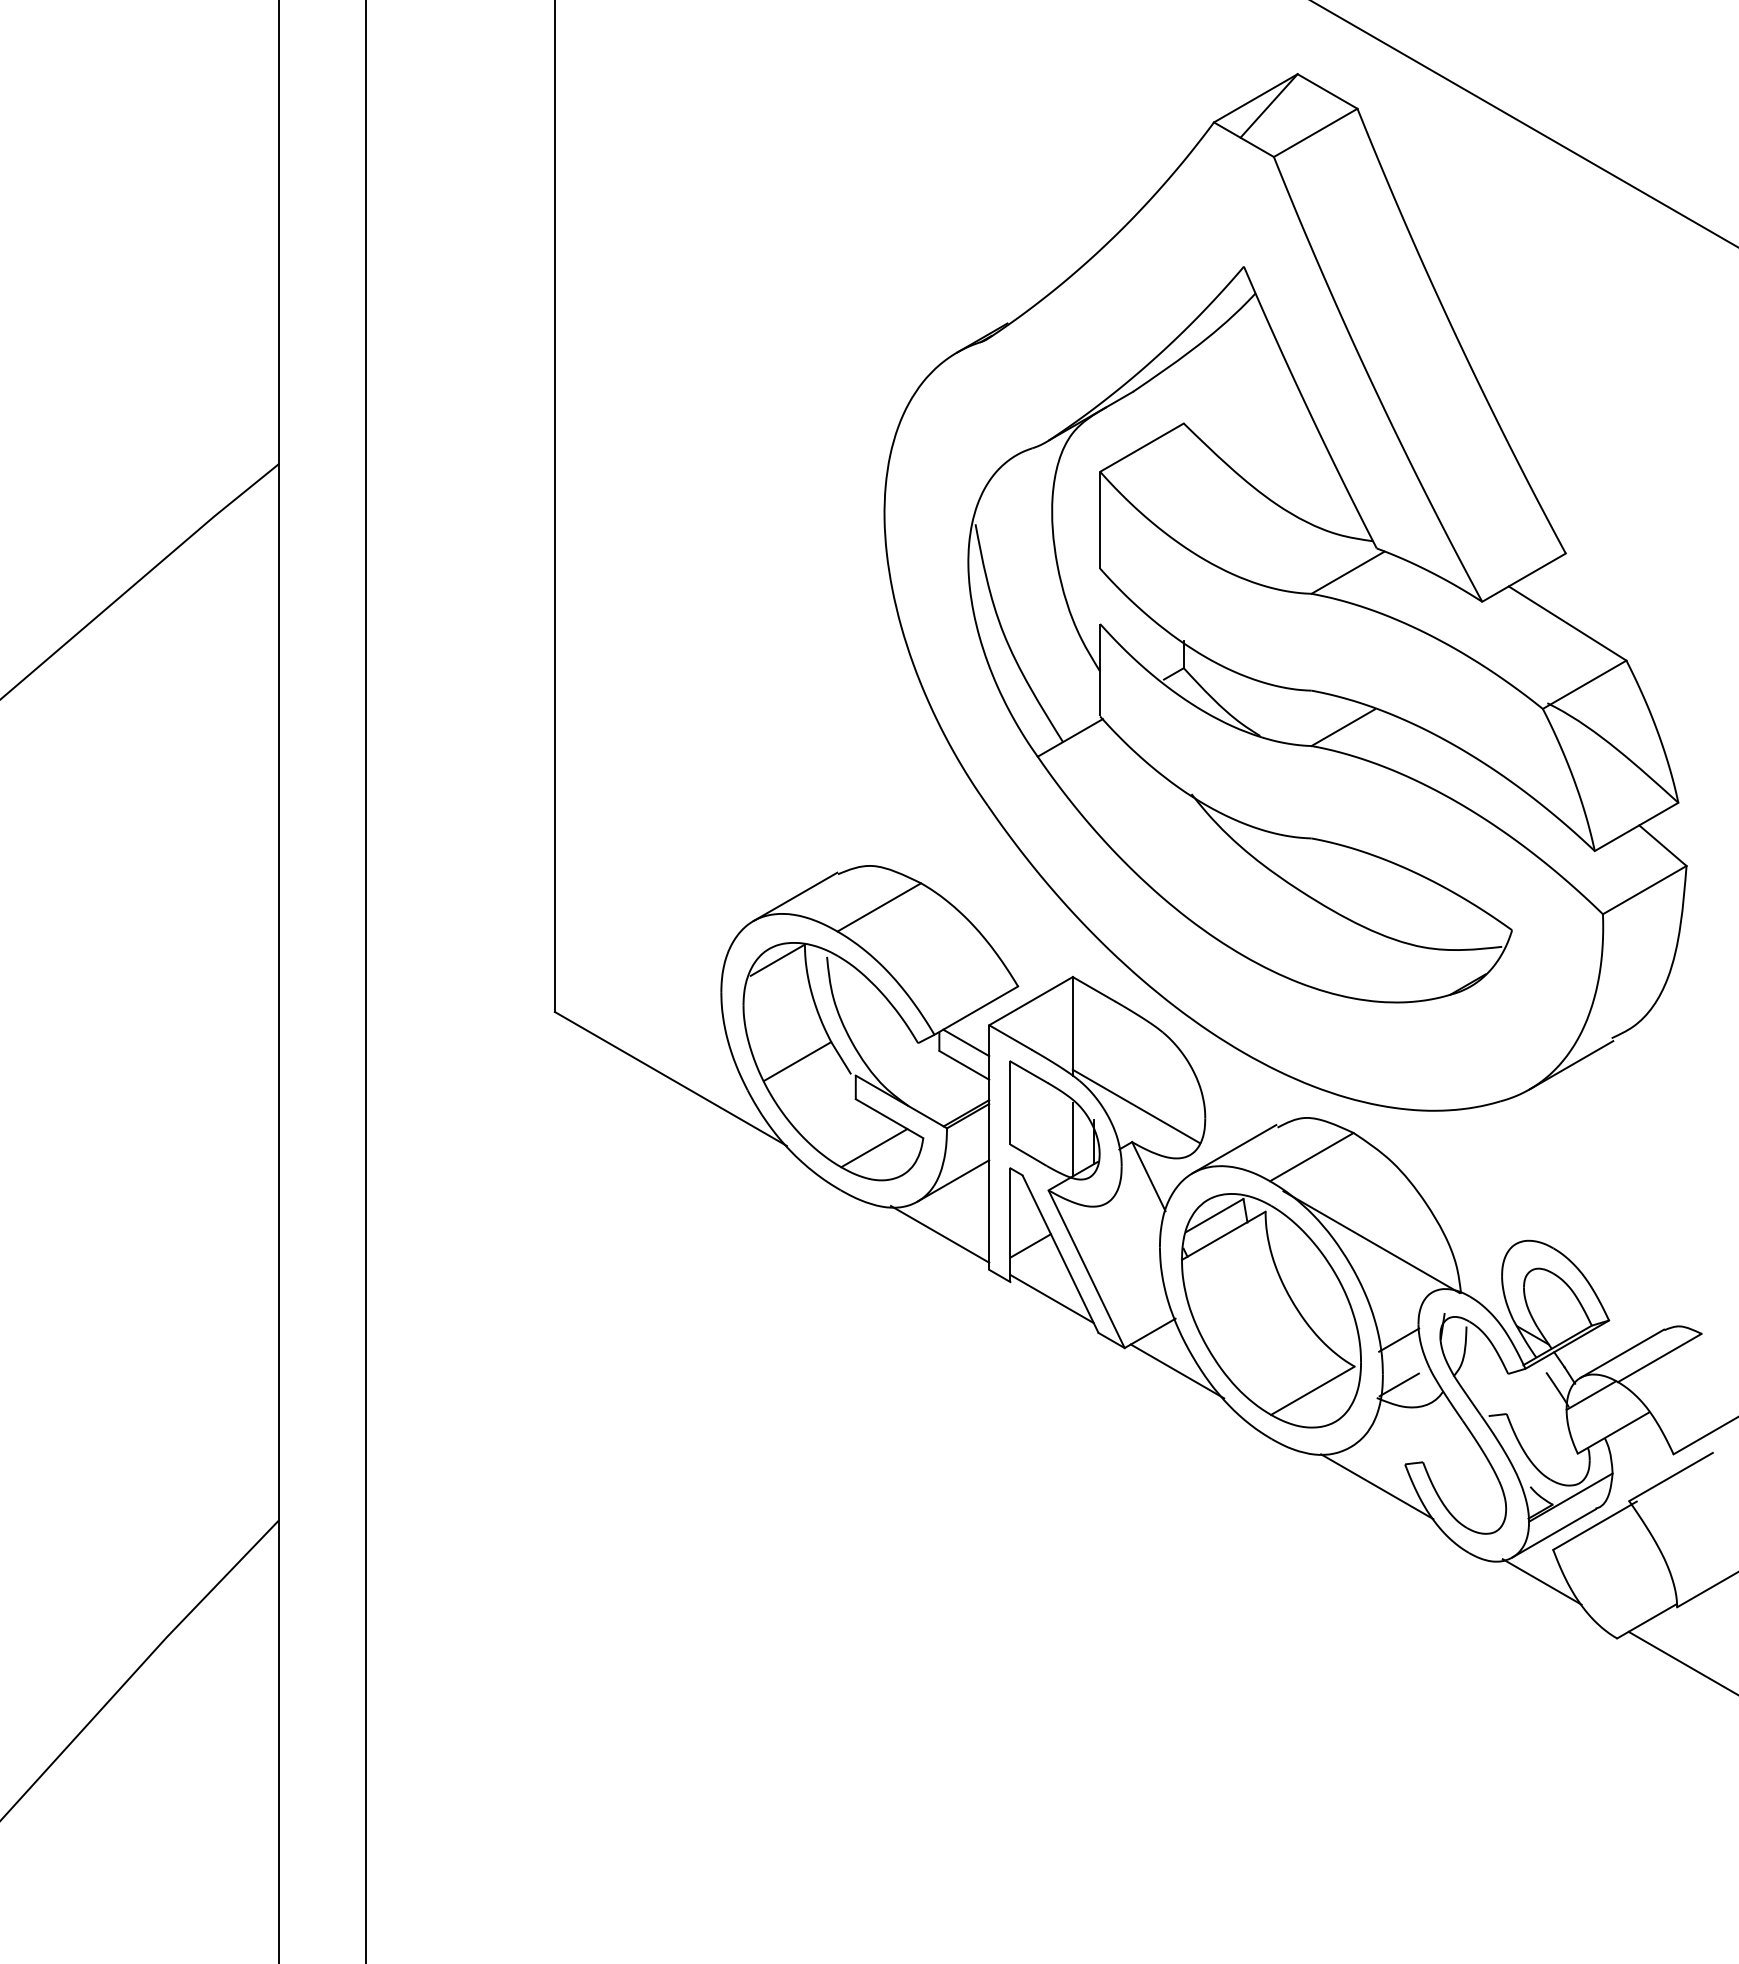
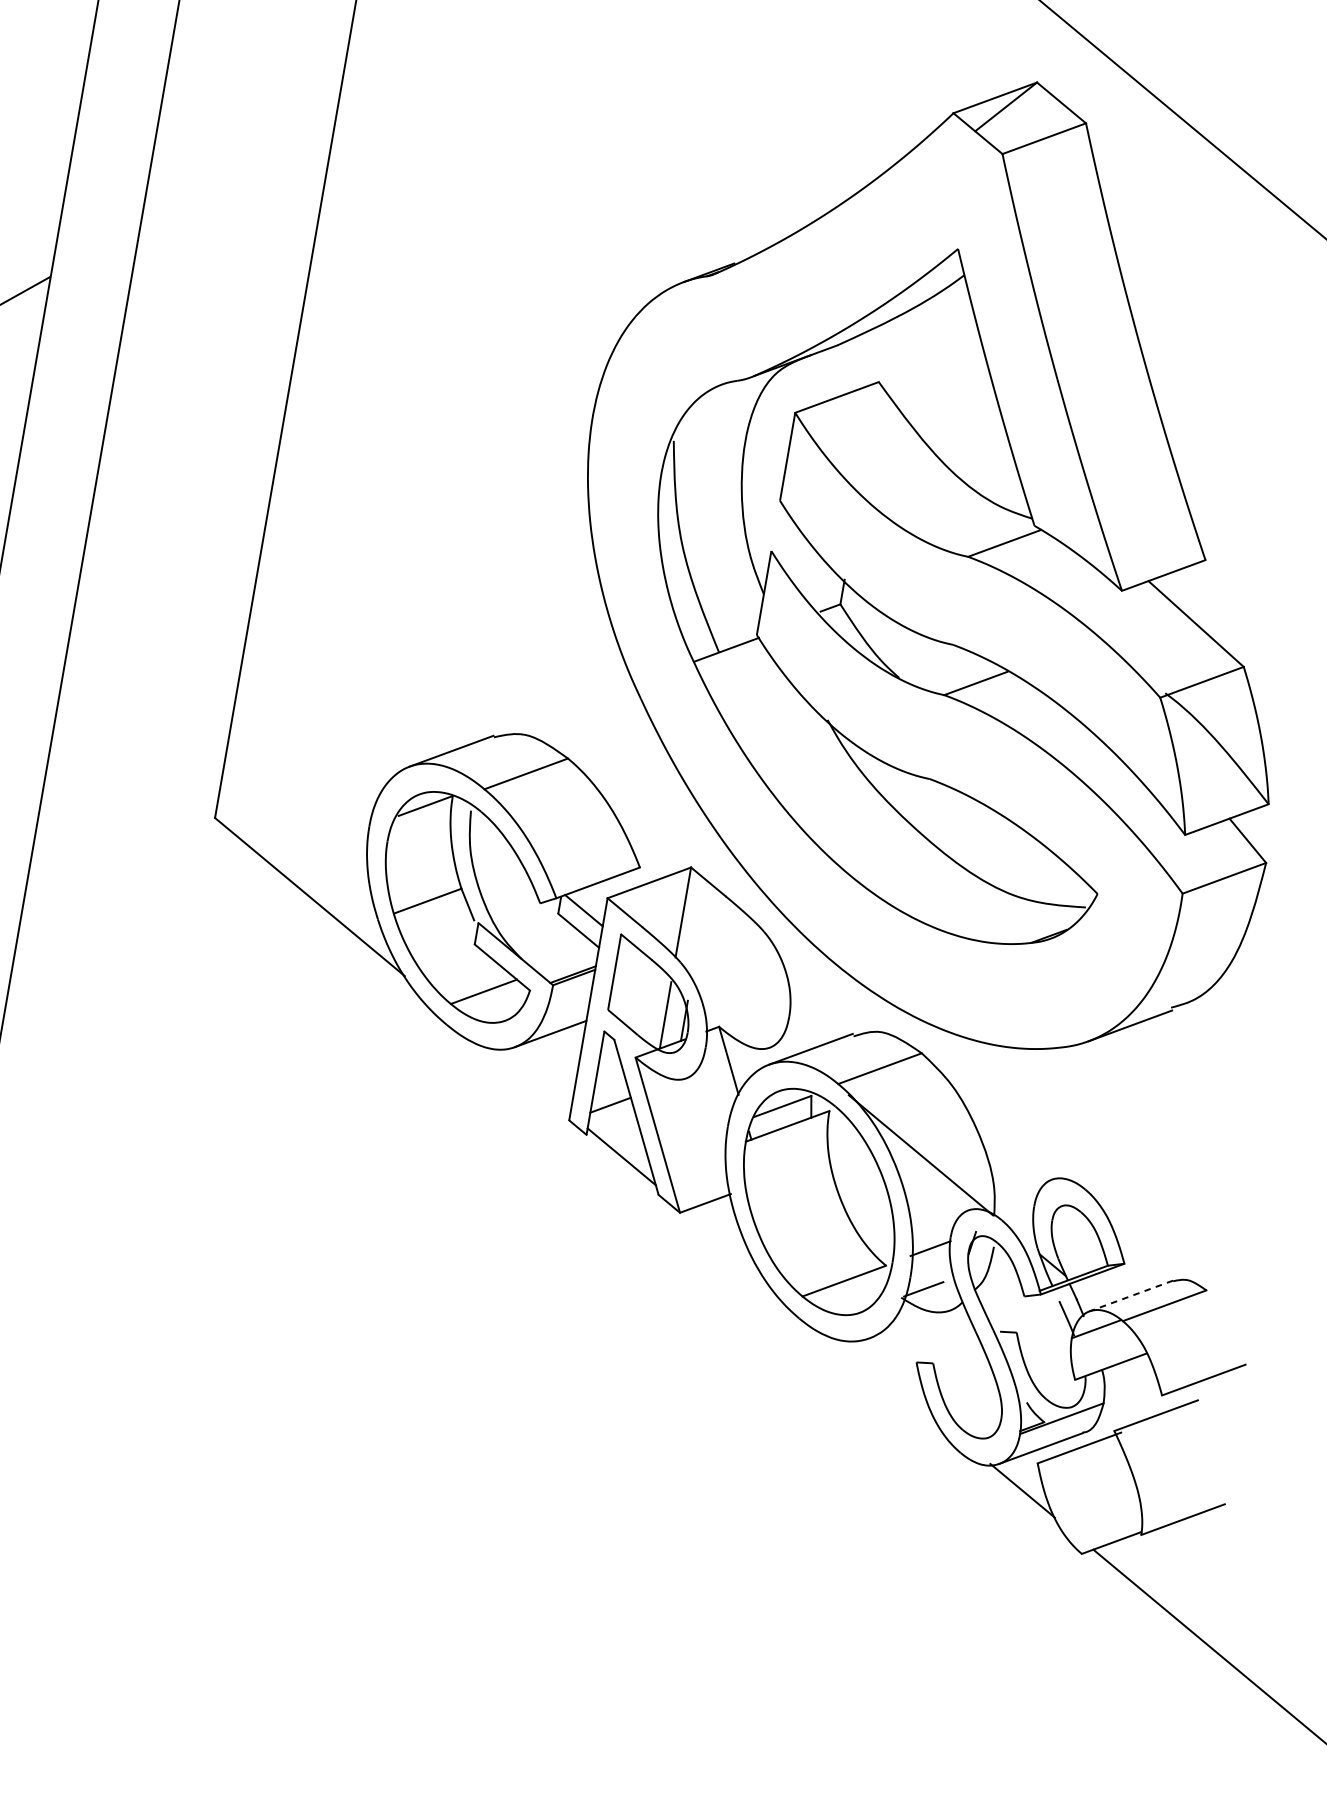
line: (1136, 1106) -> (728, 995), removed
line: (939, 1234) -> (529, 1080), removed
line: (1621, 1353) -> (1130, 1295), solid -> dashed
line: (1177, 1371) -> (724, 1242), removed
line: (1377, 1486) -> (887, 1378), removed

